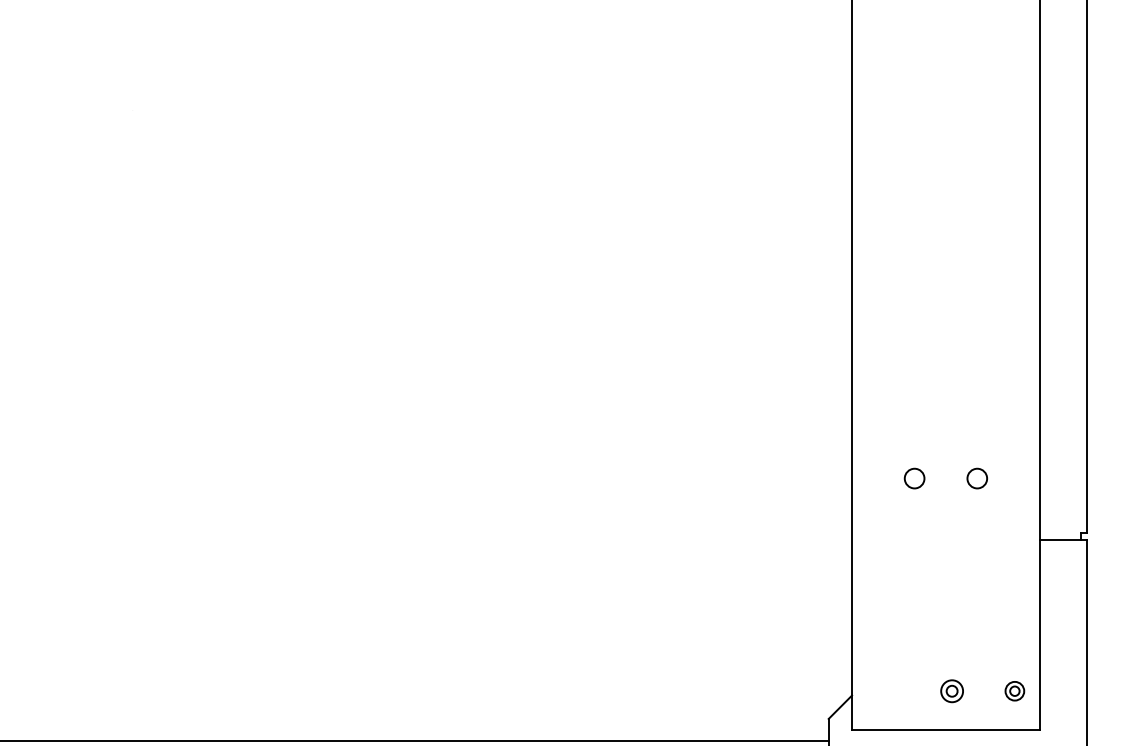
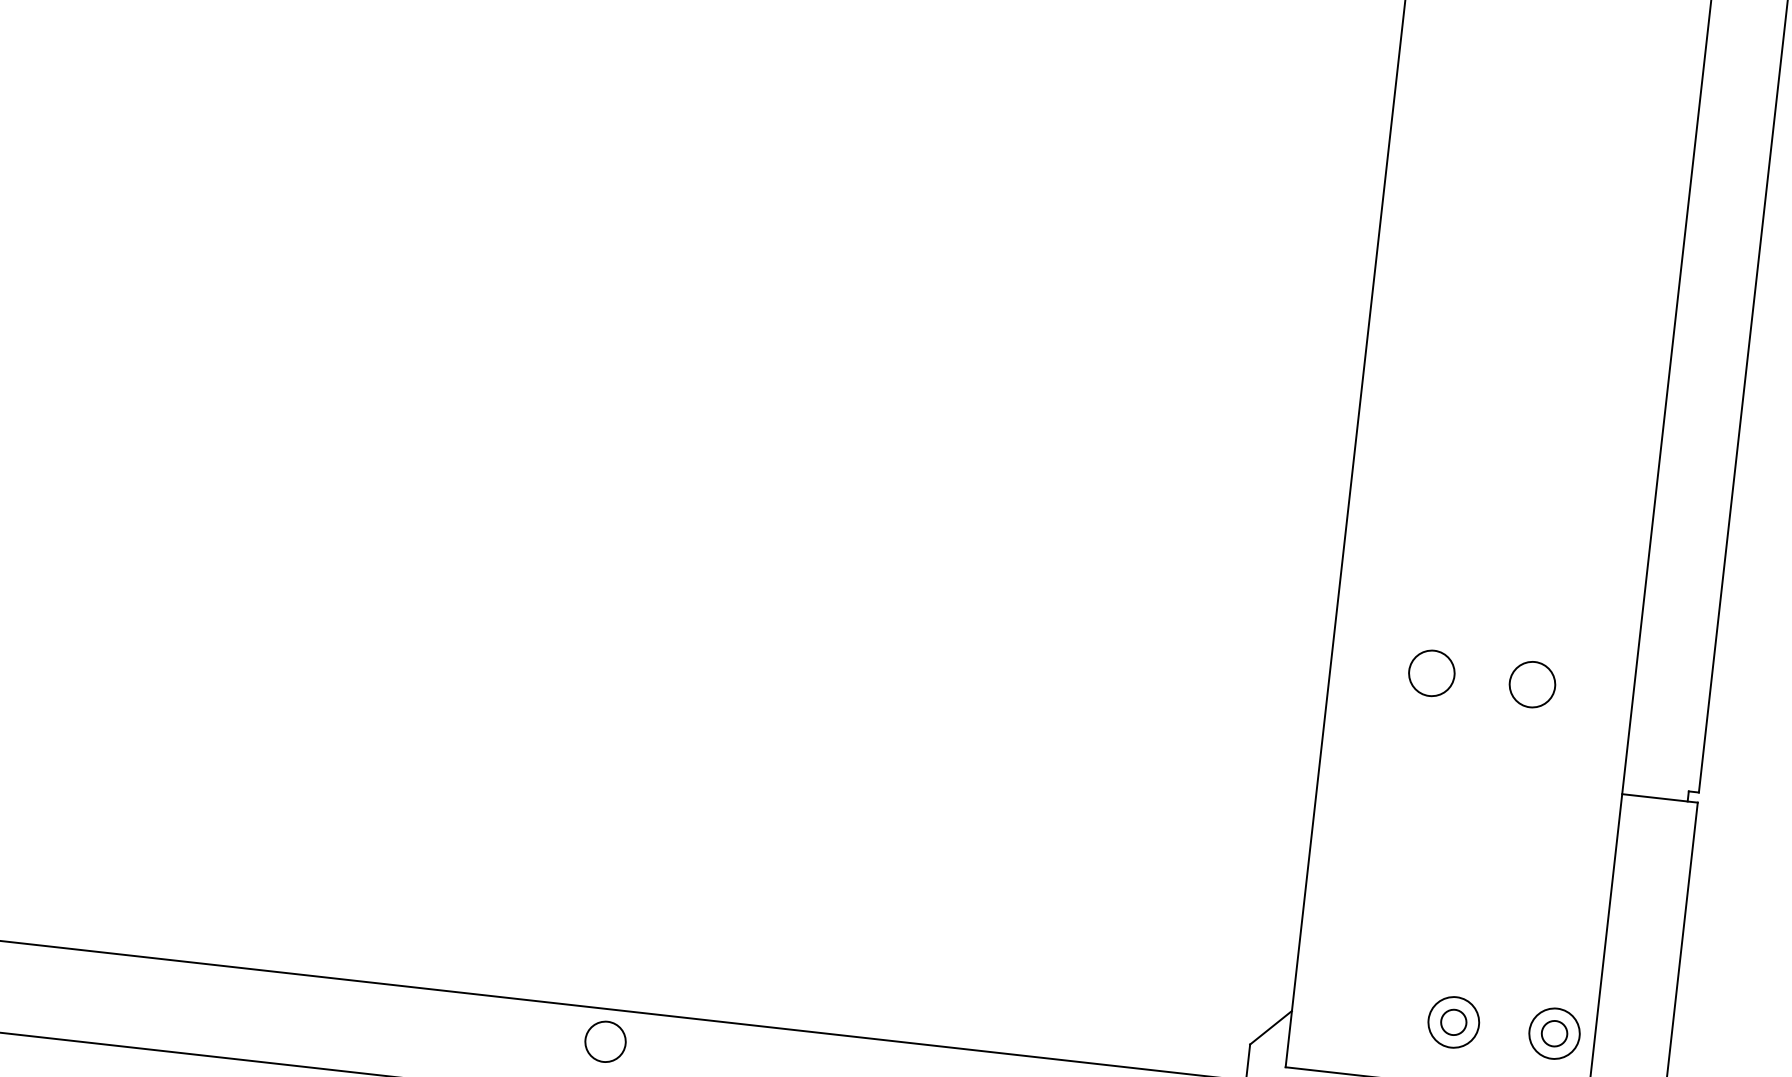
circle: (914, 478) -> (1431, 673), size x1.43
circle: (977, 478) -> (1532, 684), size x1.43
part: (951, 690) -> (1452, 1020), size x1.43
part: (1014, 690) -> (1554, 1032), size x1.67

